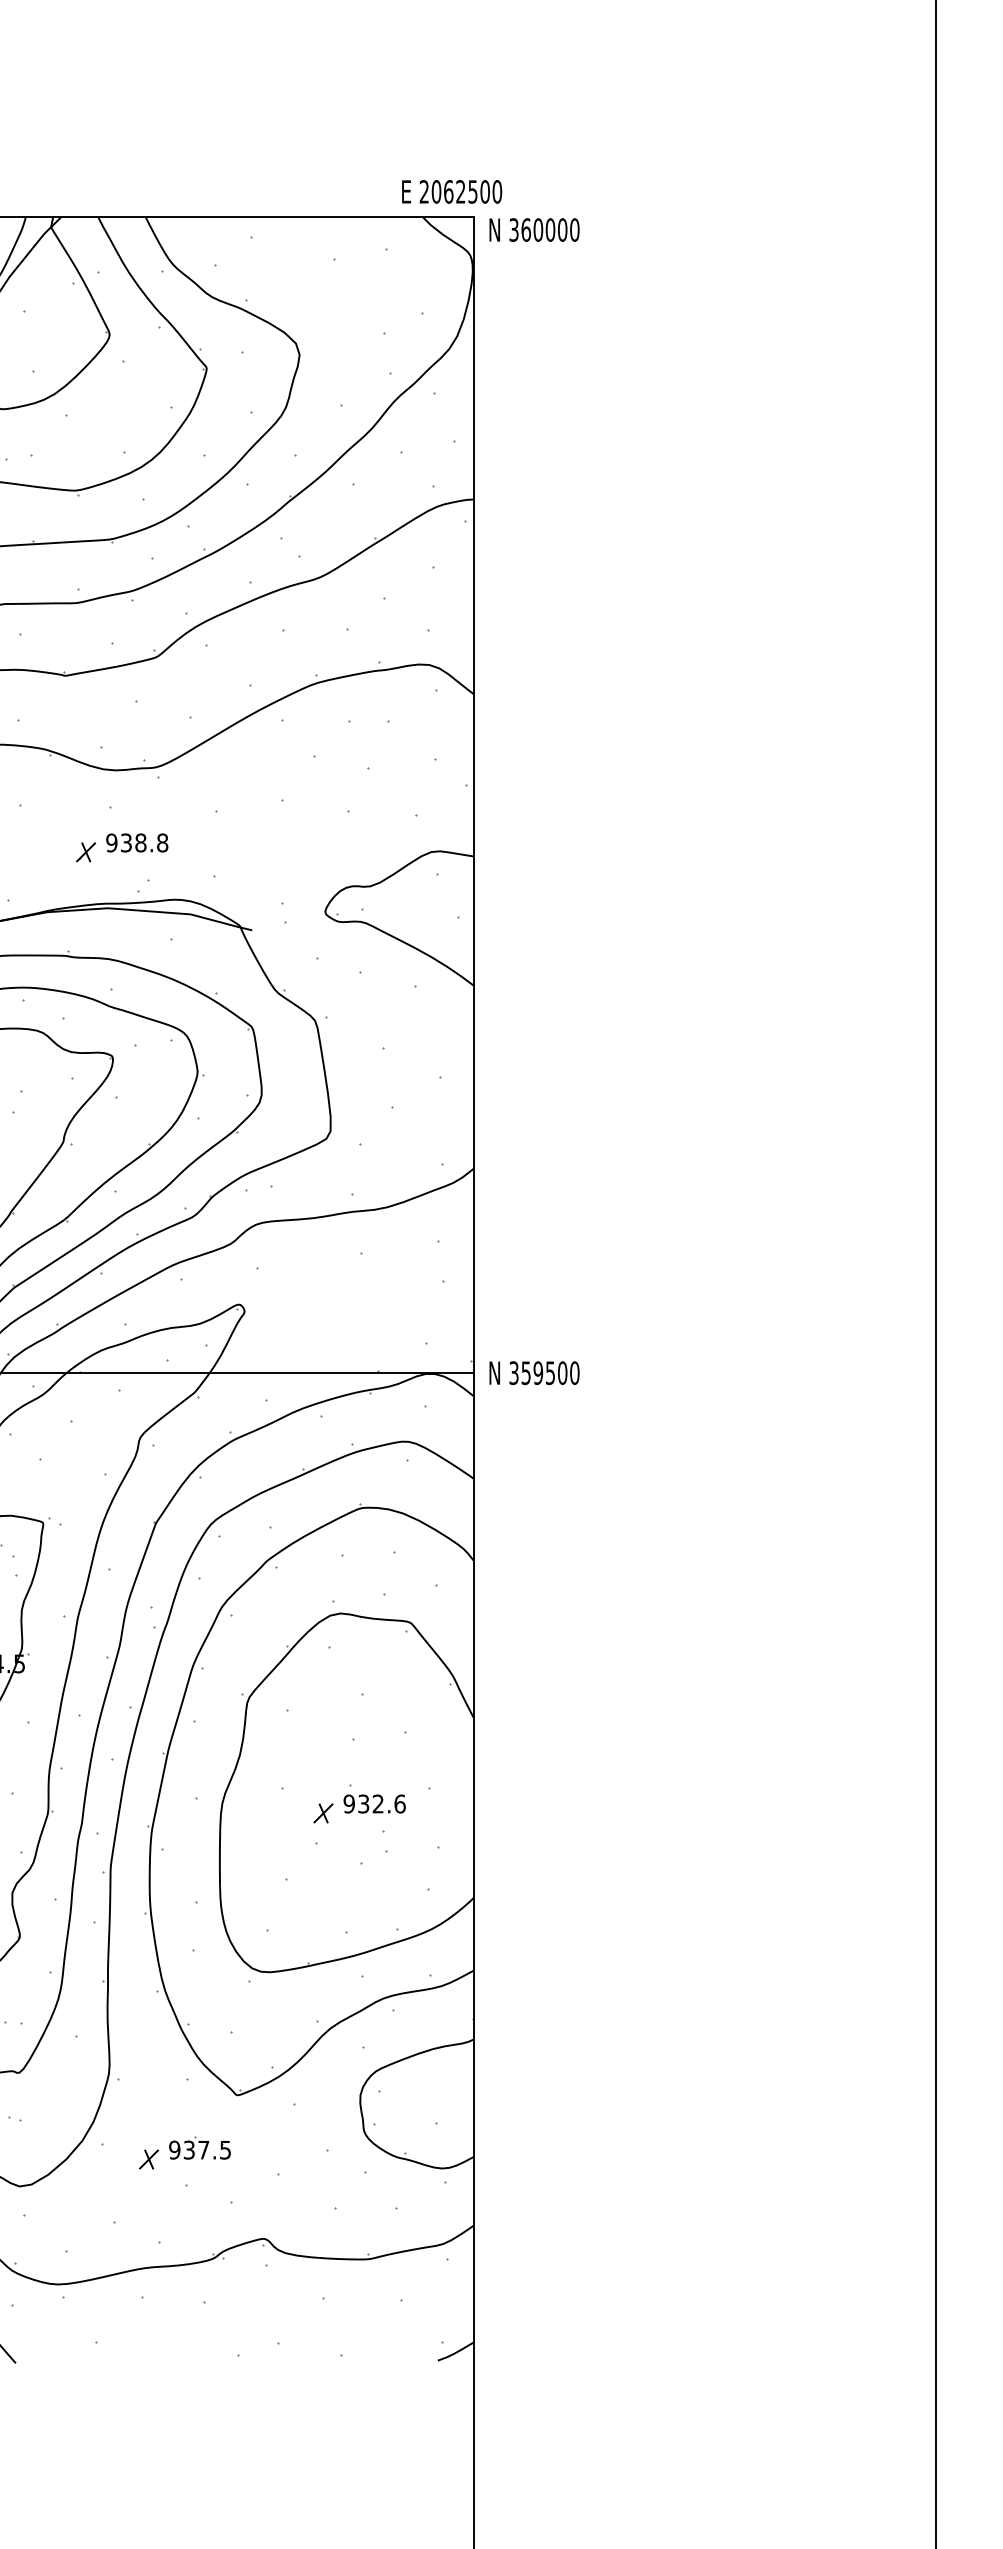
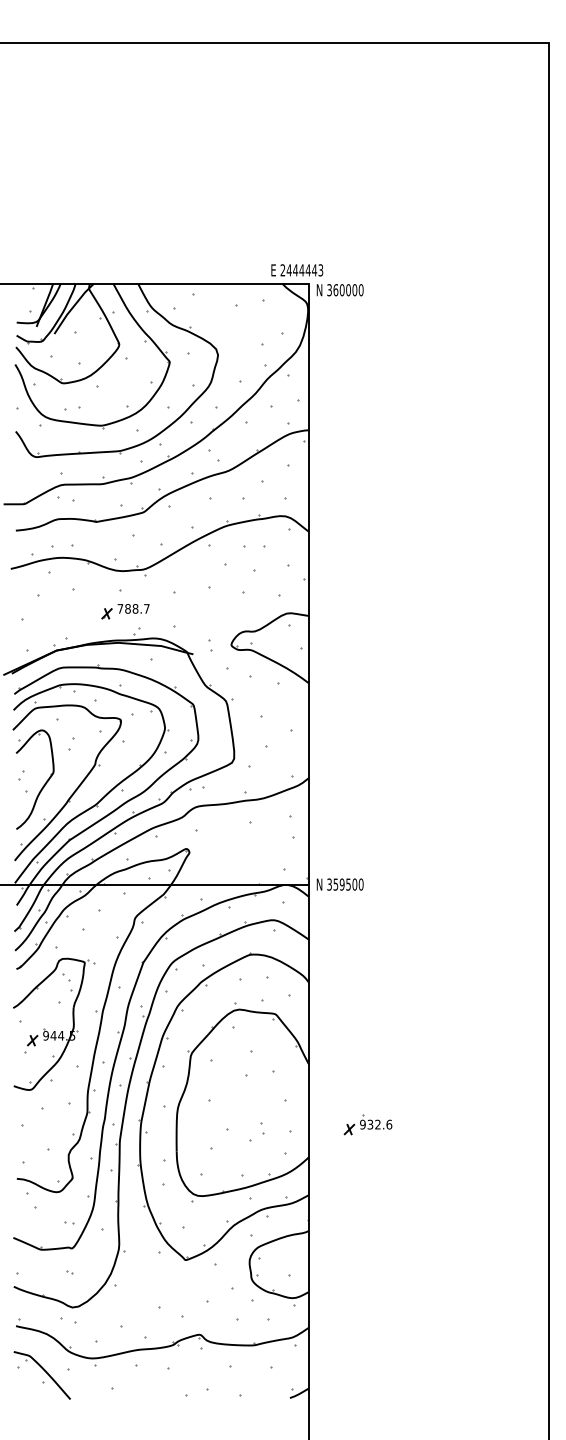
text: (465, 192) -> (304, 270), 2062500 -> 2444443
text: (136, 842) -> (133, 608), 938.8 -> 788.7
part: (358, 1803) -> (367, 1124), moved
part: (185, 2153) -> (158, 1290), removed

